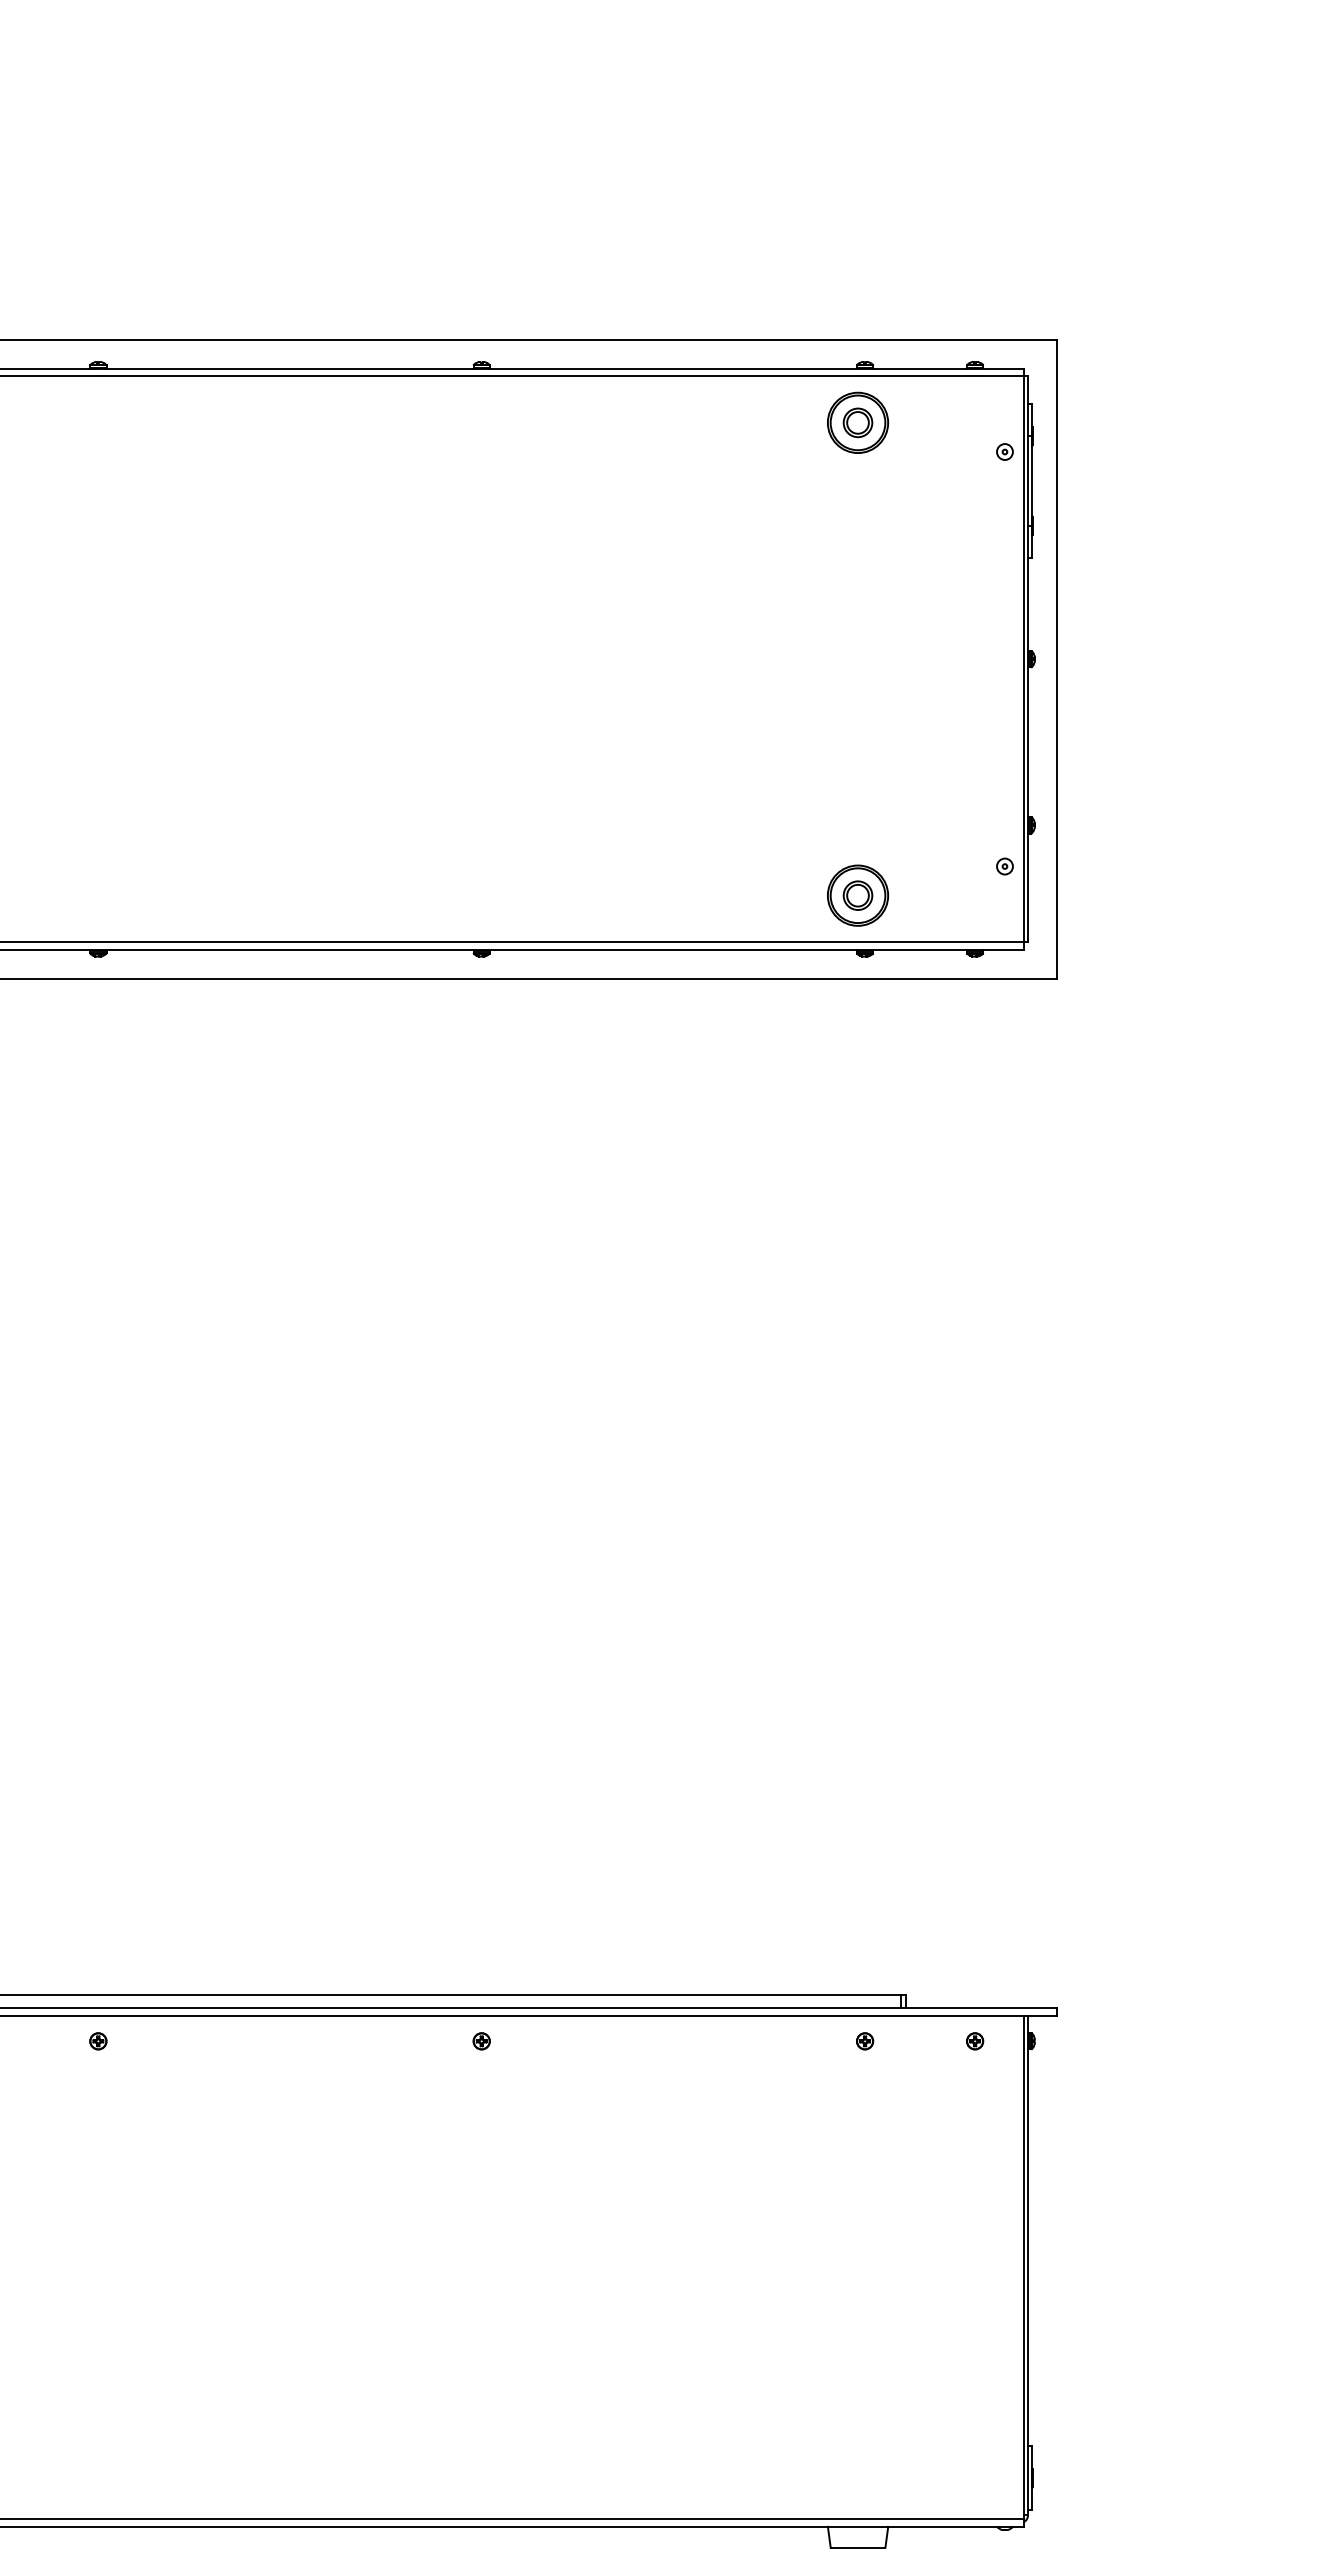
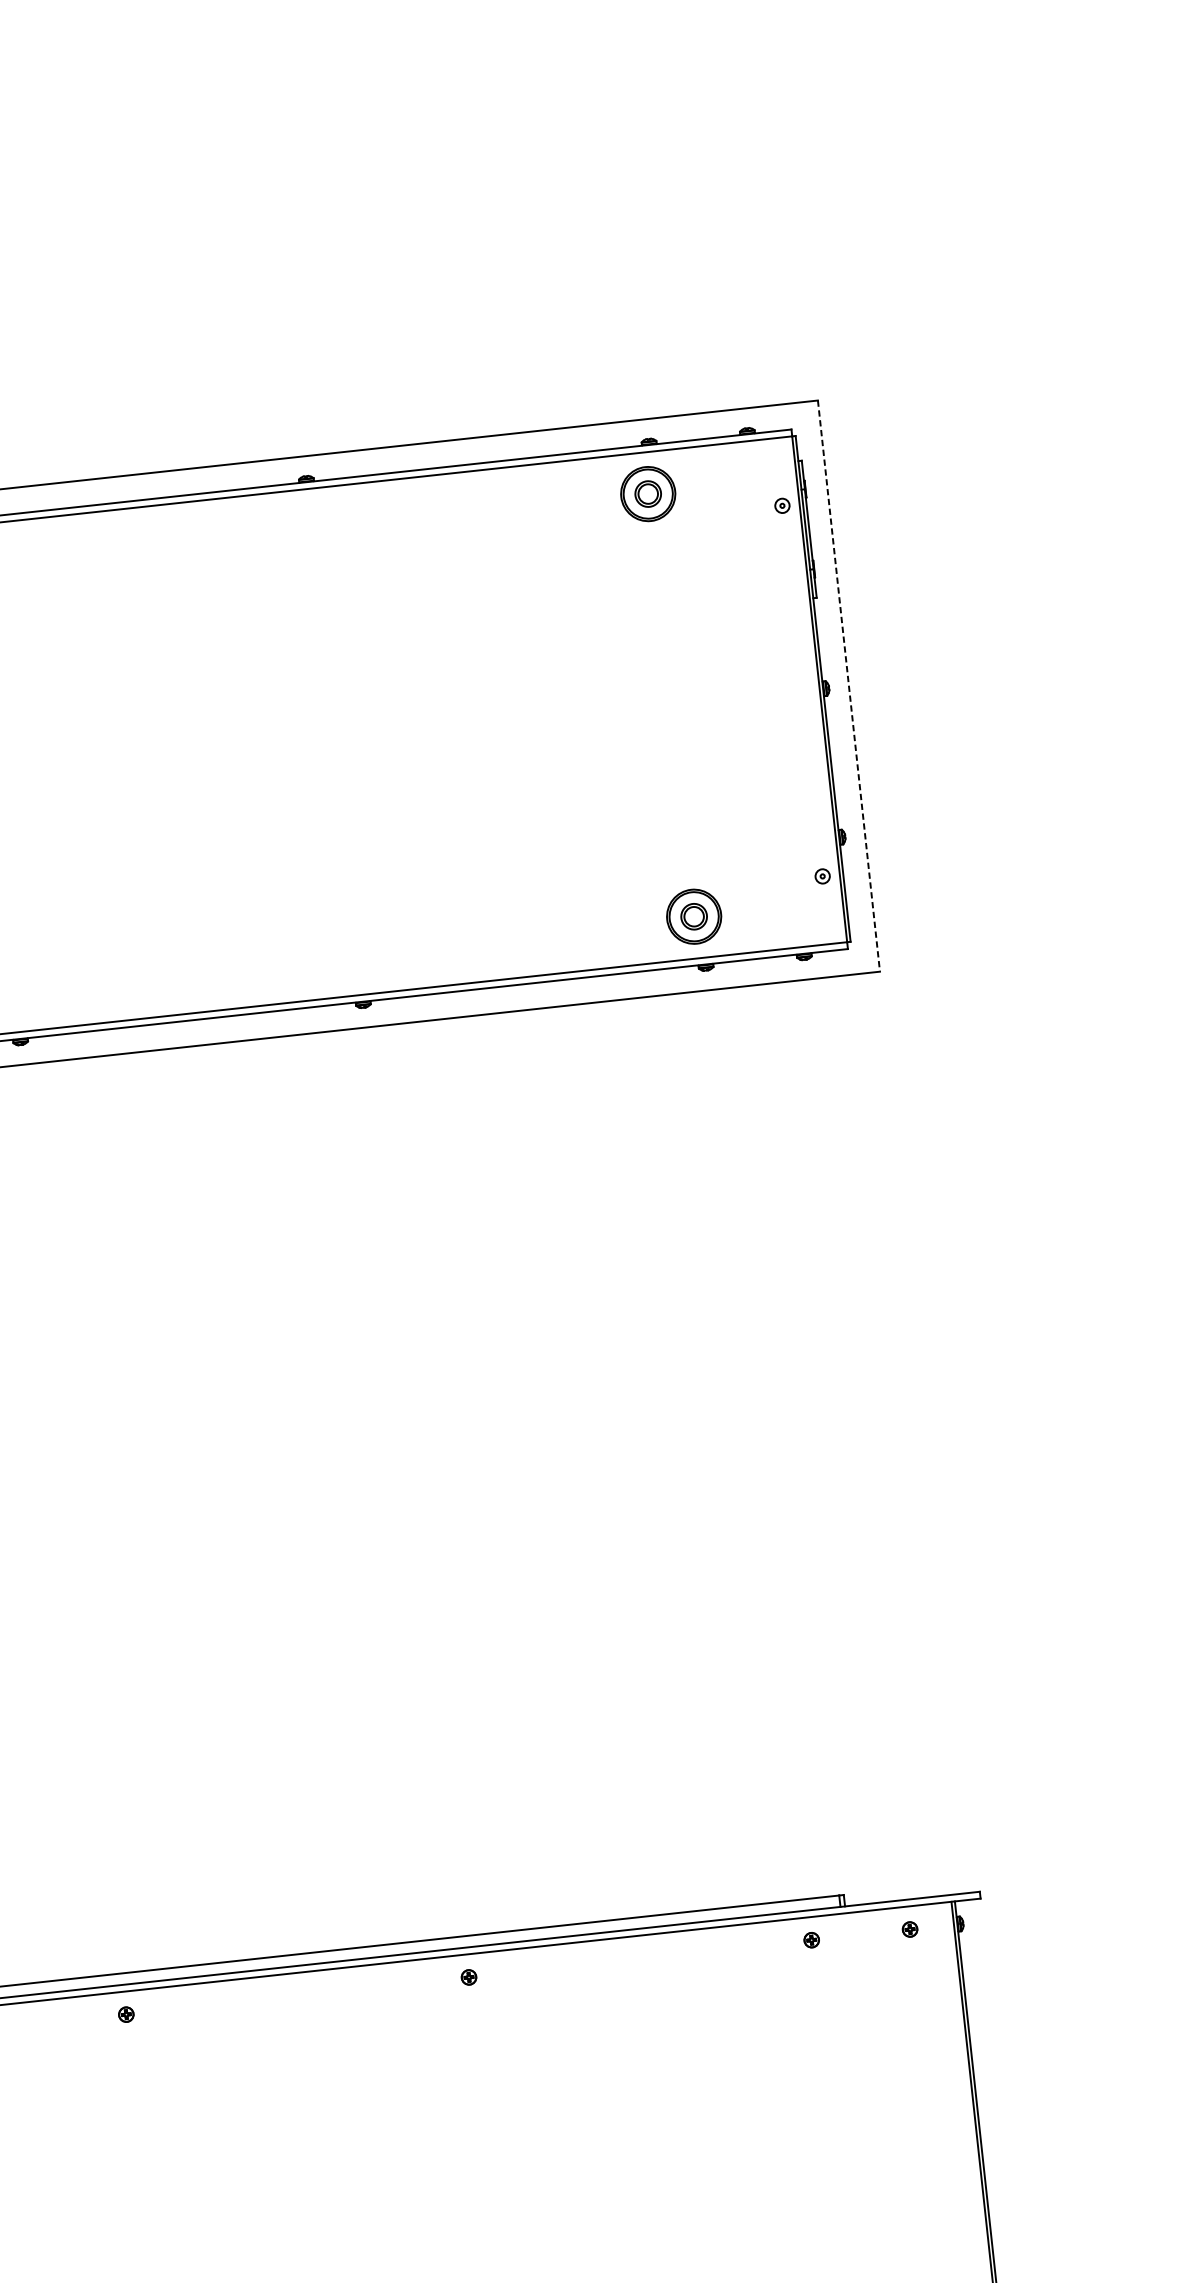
line: (1056, 659) -> (848, 686), solid -> dashed

